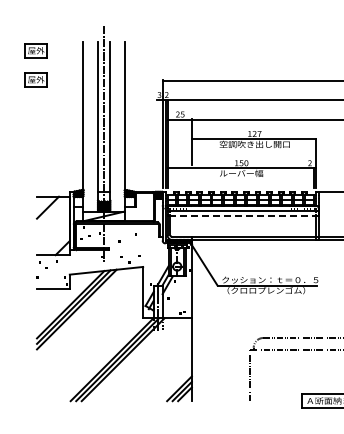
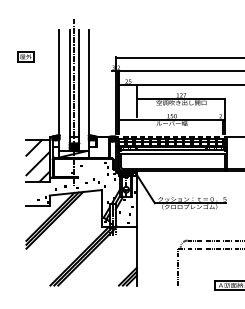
part: (35, 50) -> (25, 35), removed
line: (242, 216) -> (172, 154), dashed -> solid
line: (53, 229) -> (38, 163), added

